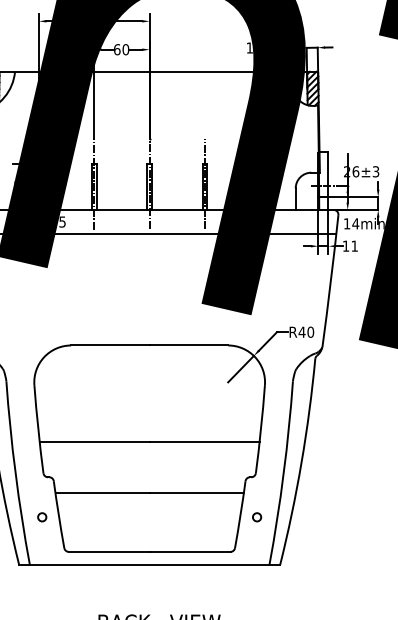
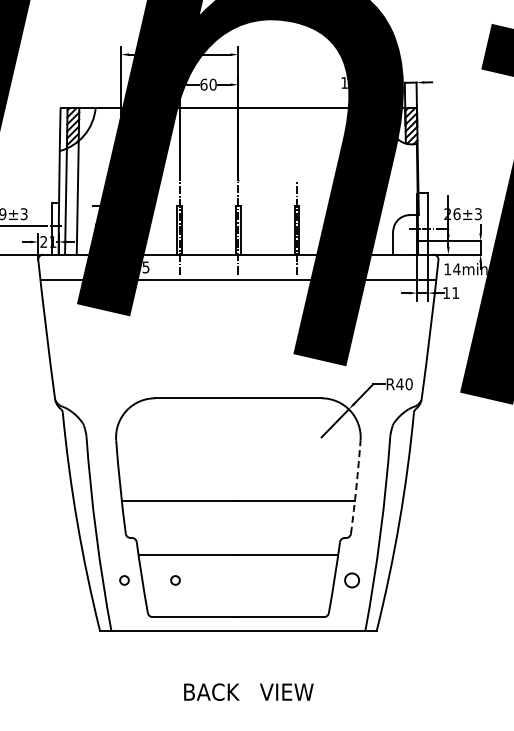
arc: (261, 429) -> (356, 487), solid -> dashed
circle: (90, 517) -> (175, 580), added
circle: (257, 517) -> (352, 580), size x1.6

